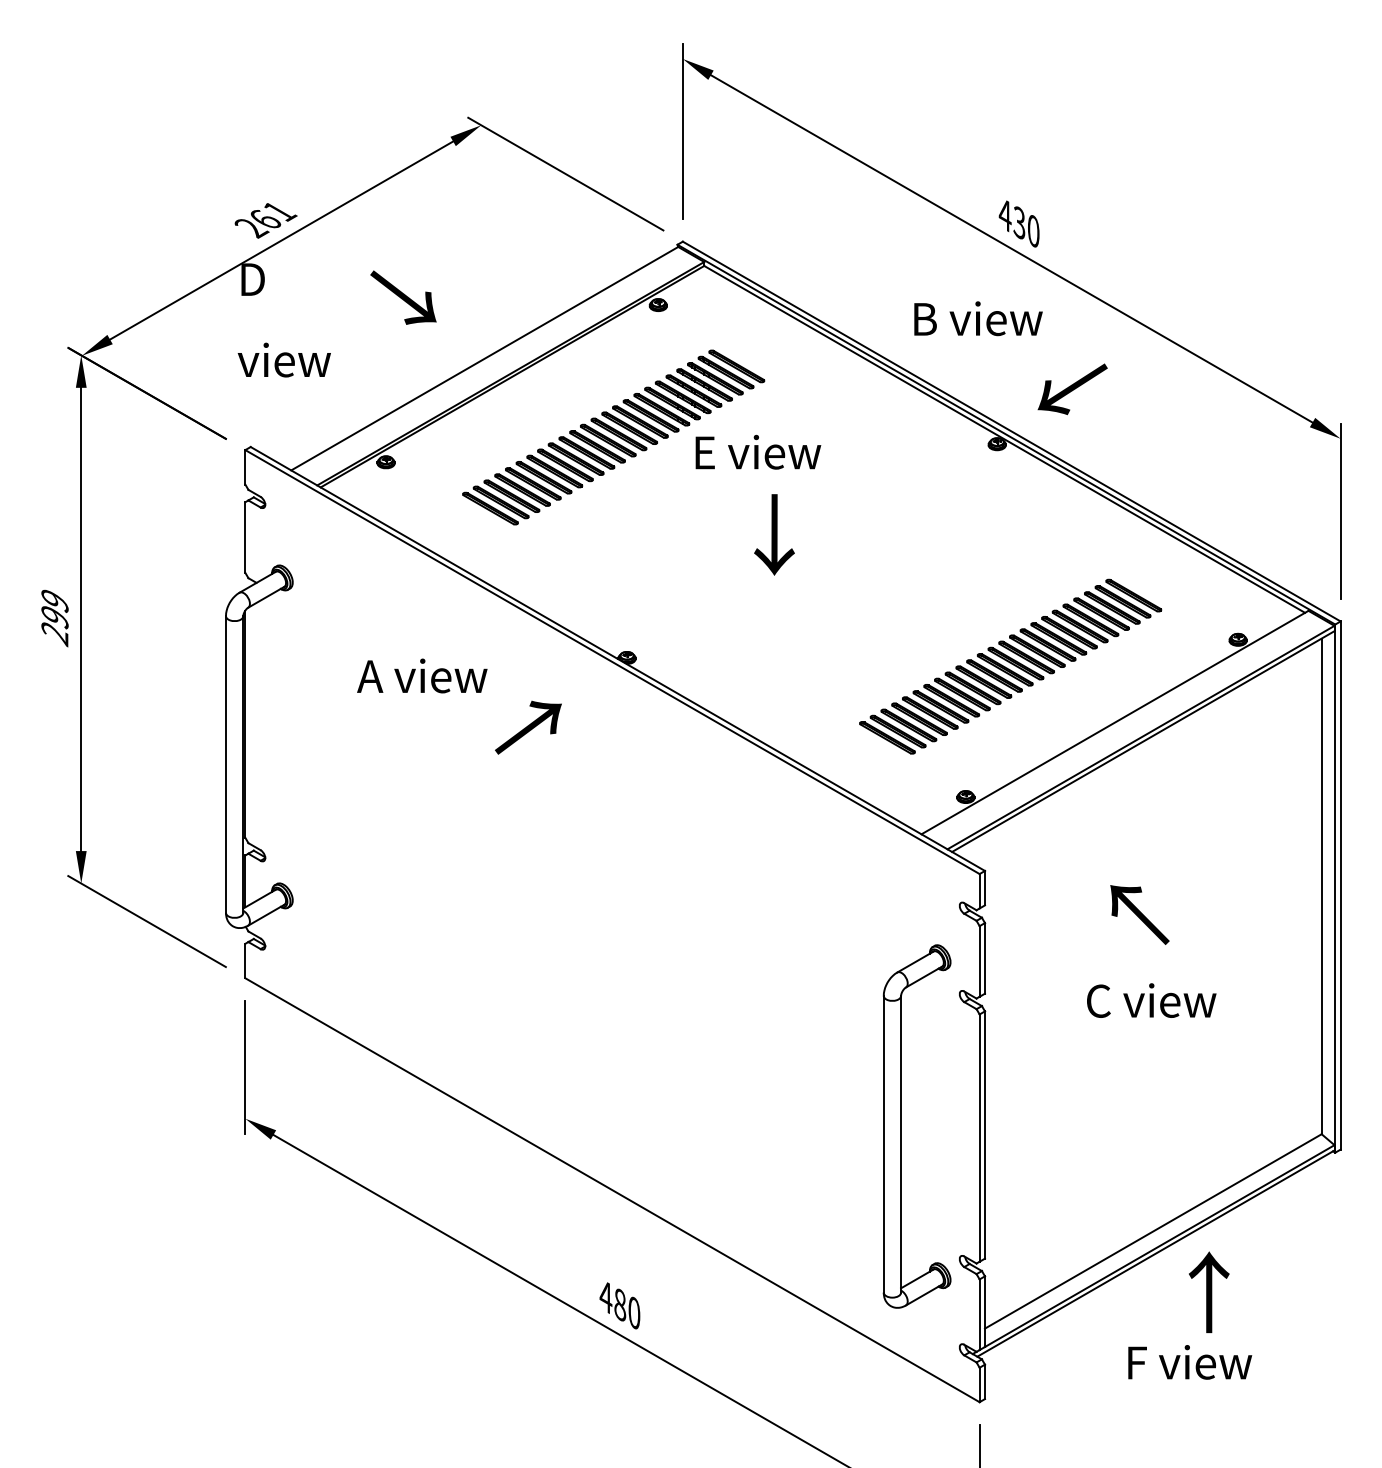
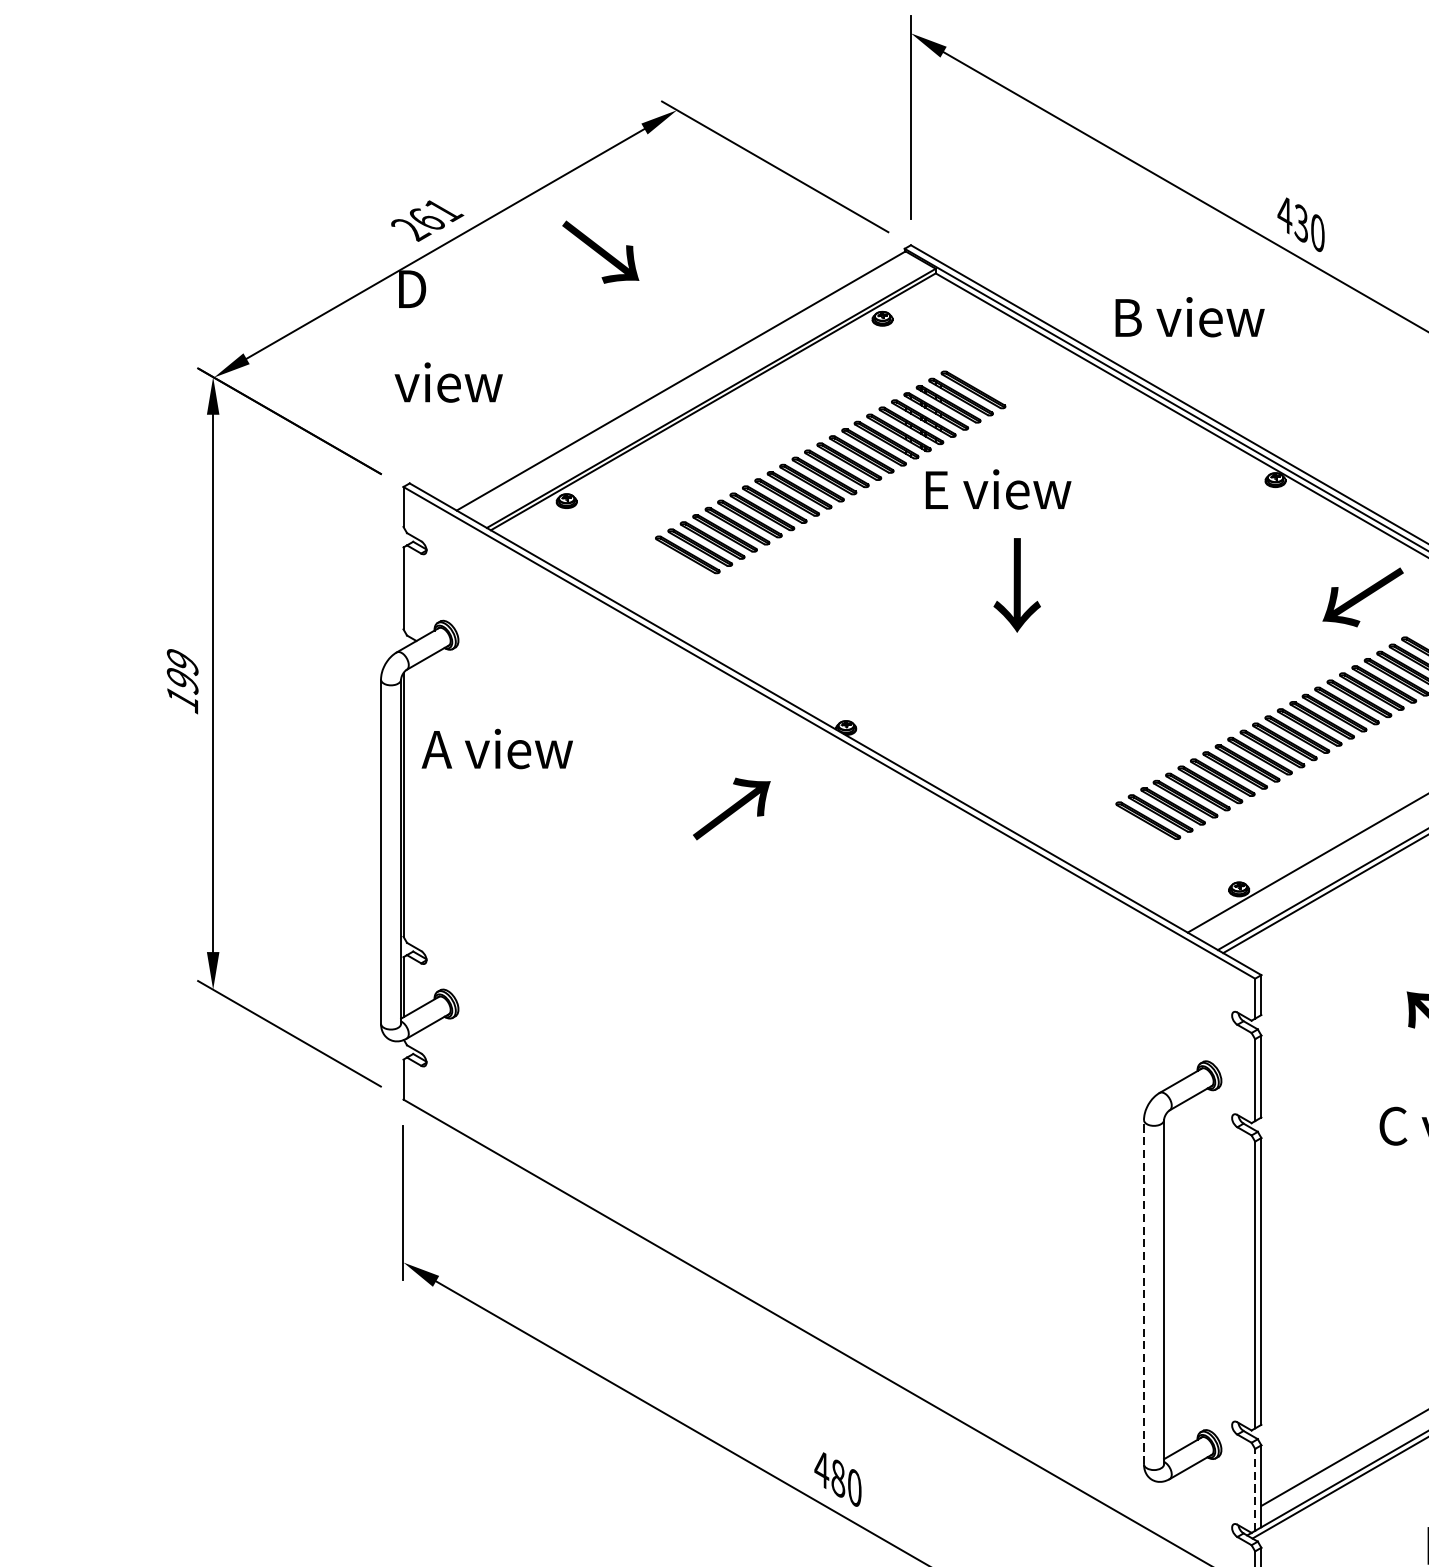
text: (403, 297) -> (600, 251), moved
text: (978, 318) -> (1190, 316), moved
text: (1072, 389) -> (1362, 597), moved
text: (54, 634) -> (182, 700), 299 -> 199
text: (422, 675) -> (497, 748), moved
line: (883, 1143) -> (1143, 1291), solid -> dashed
line: (979, 1314) -> (1255, 1489), solid -> dashed

